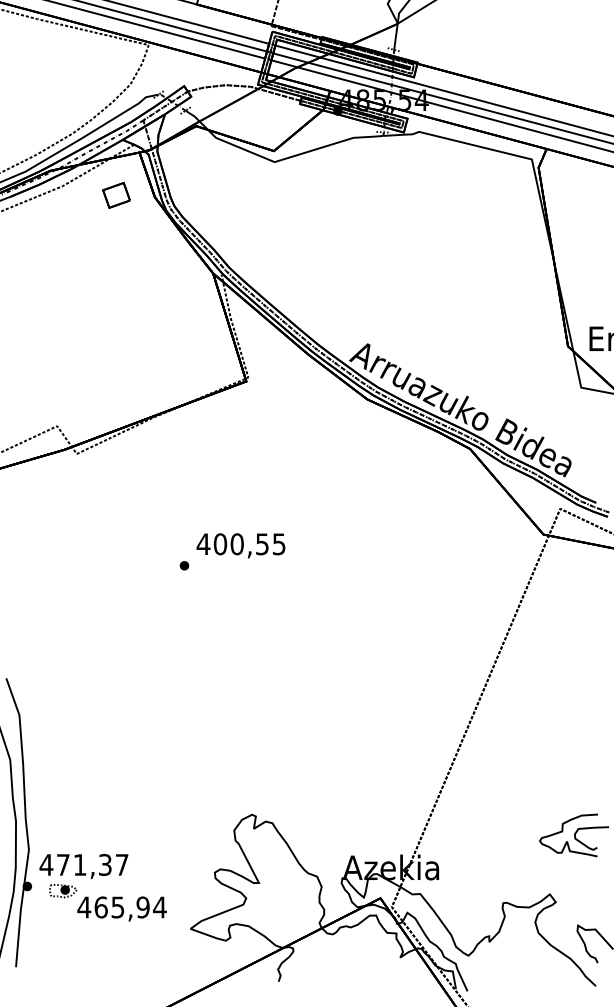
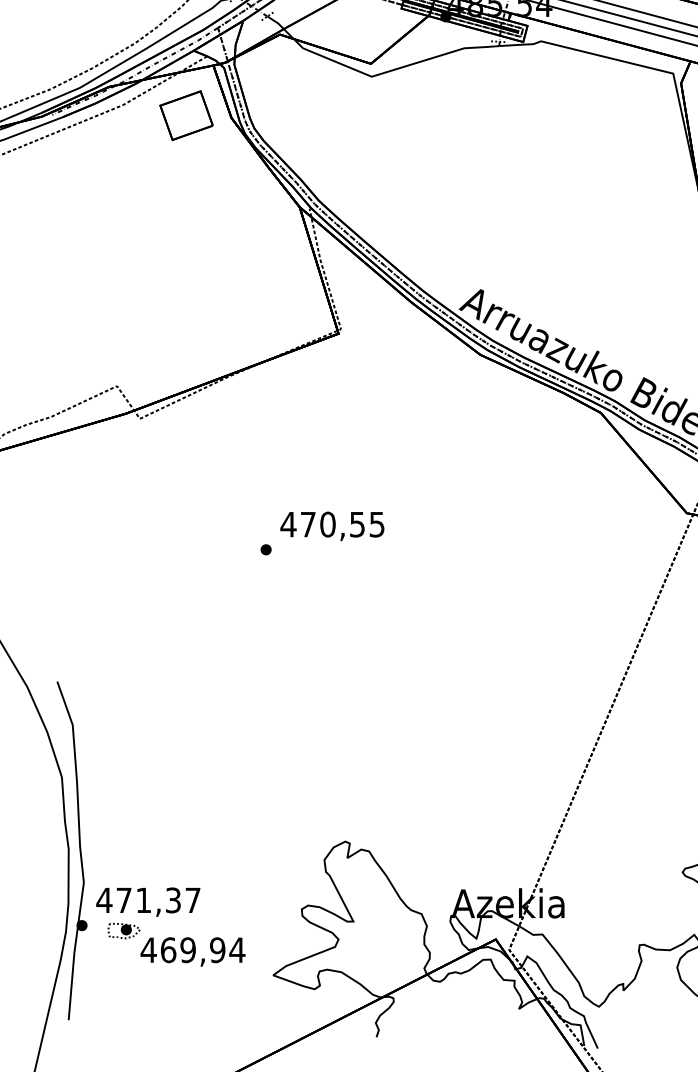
part: (116, 195) -> (186, 115), size x1.67
text: (220, 544) -> (308, 524), 400,55 -> 470,55
text: (117, 907) -> (187, 950), 465,94 -> 469,94

